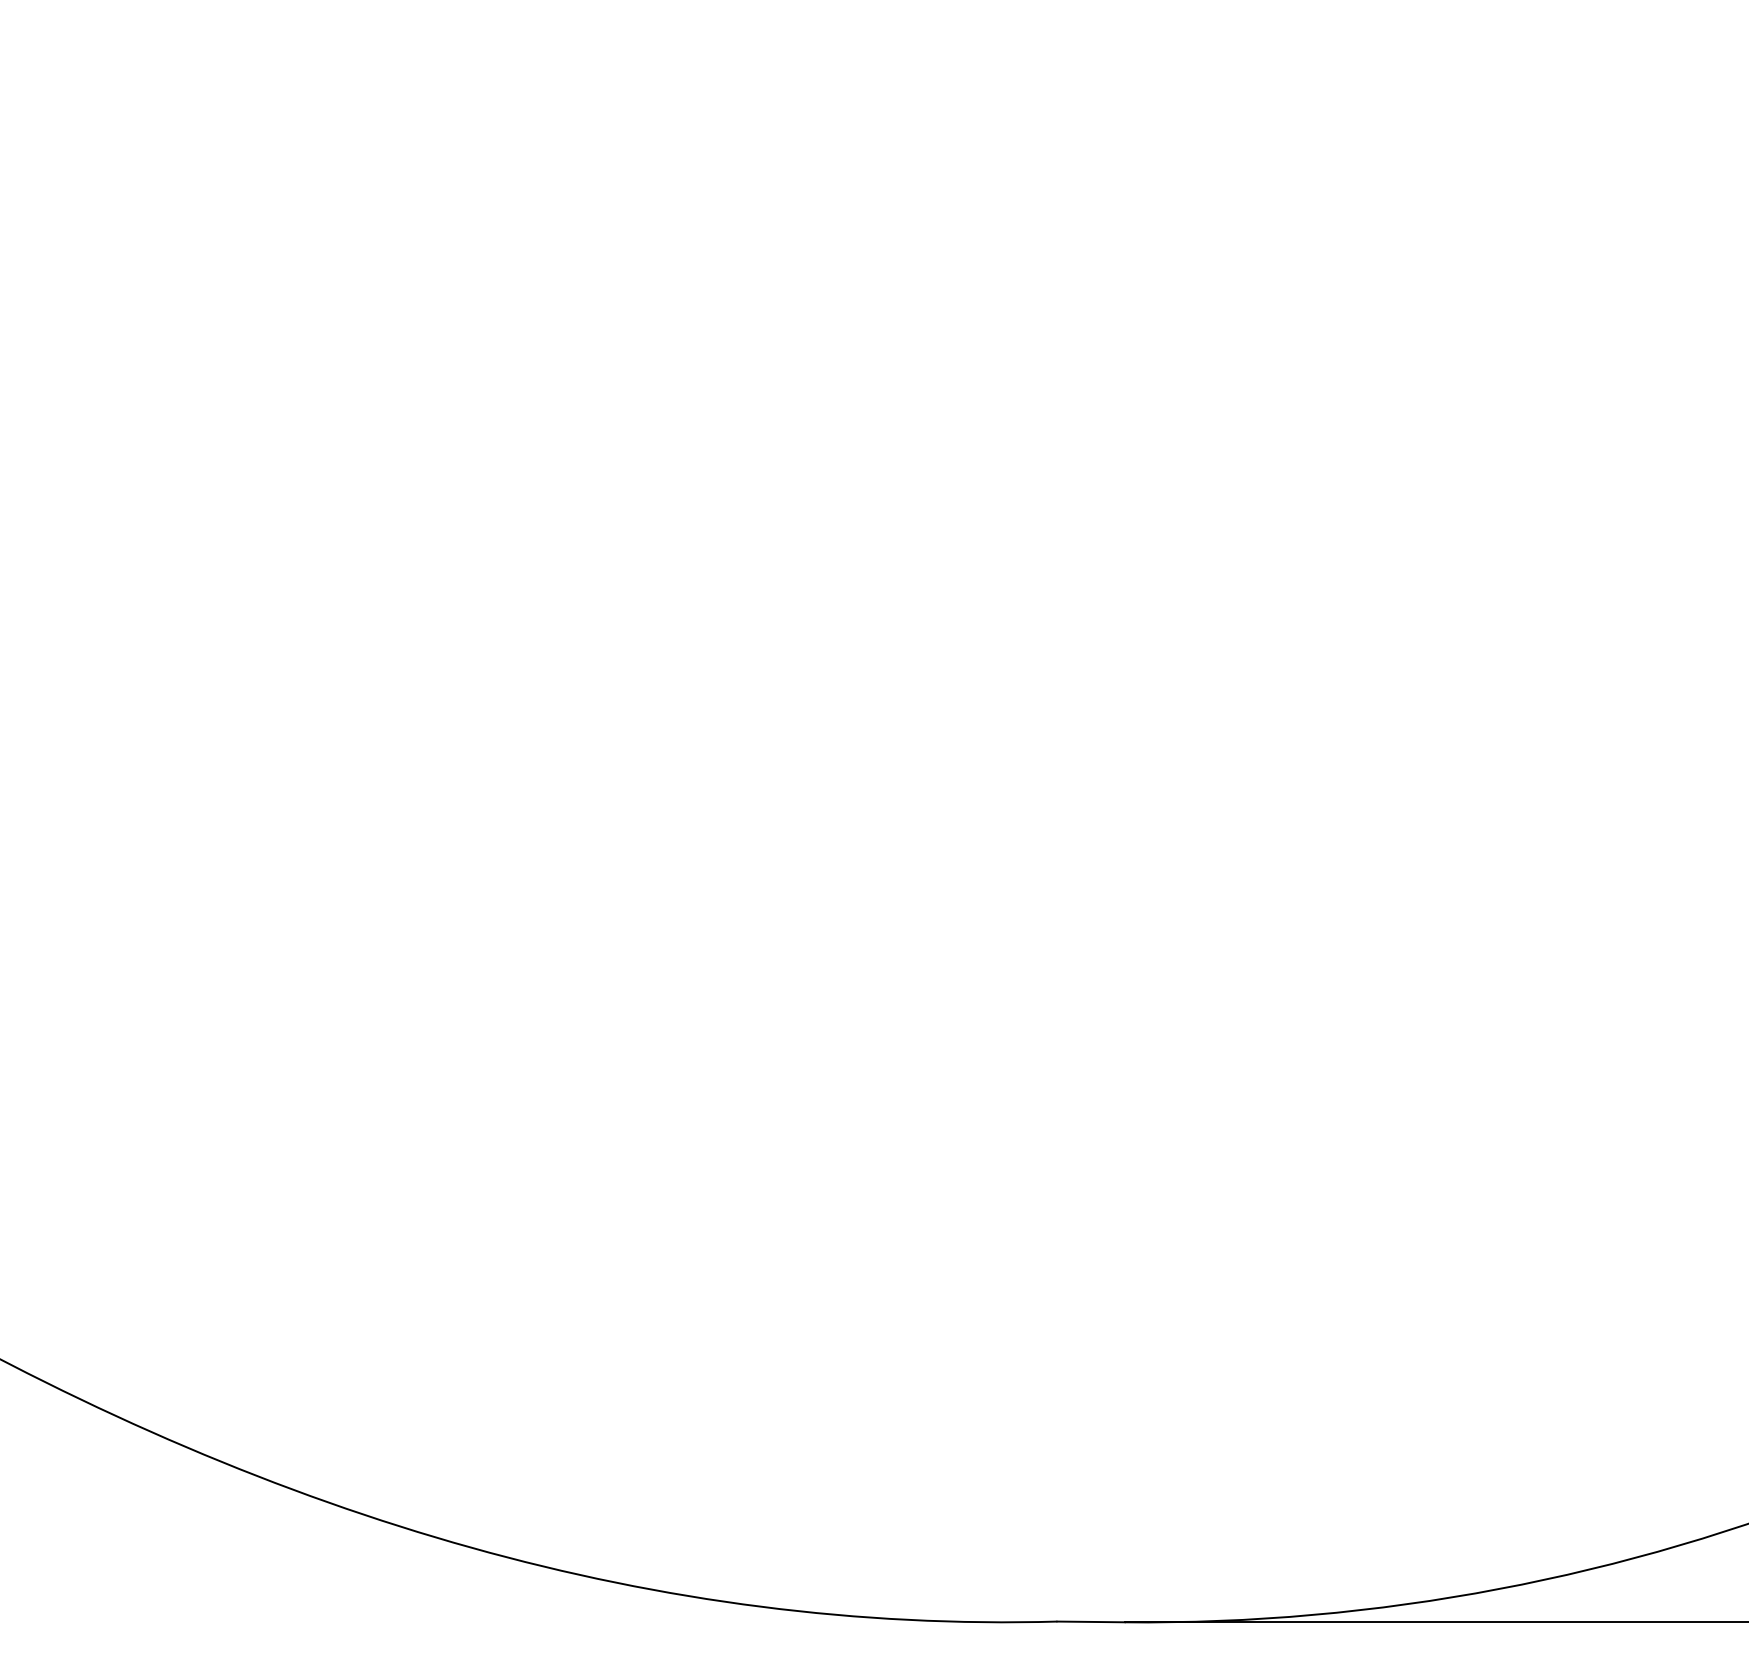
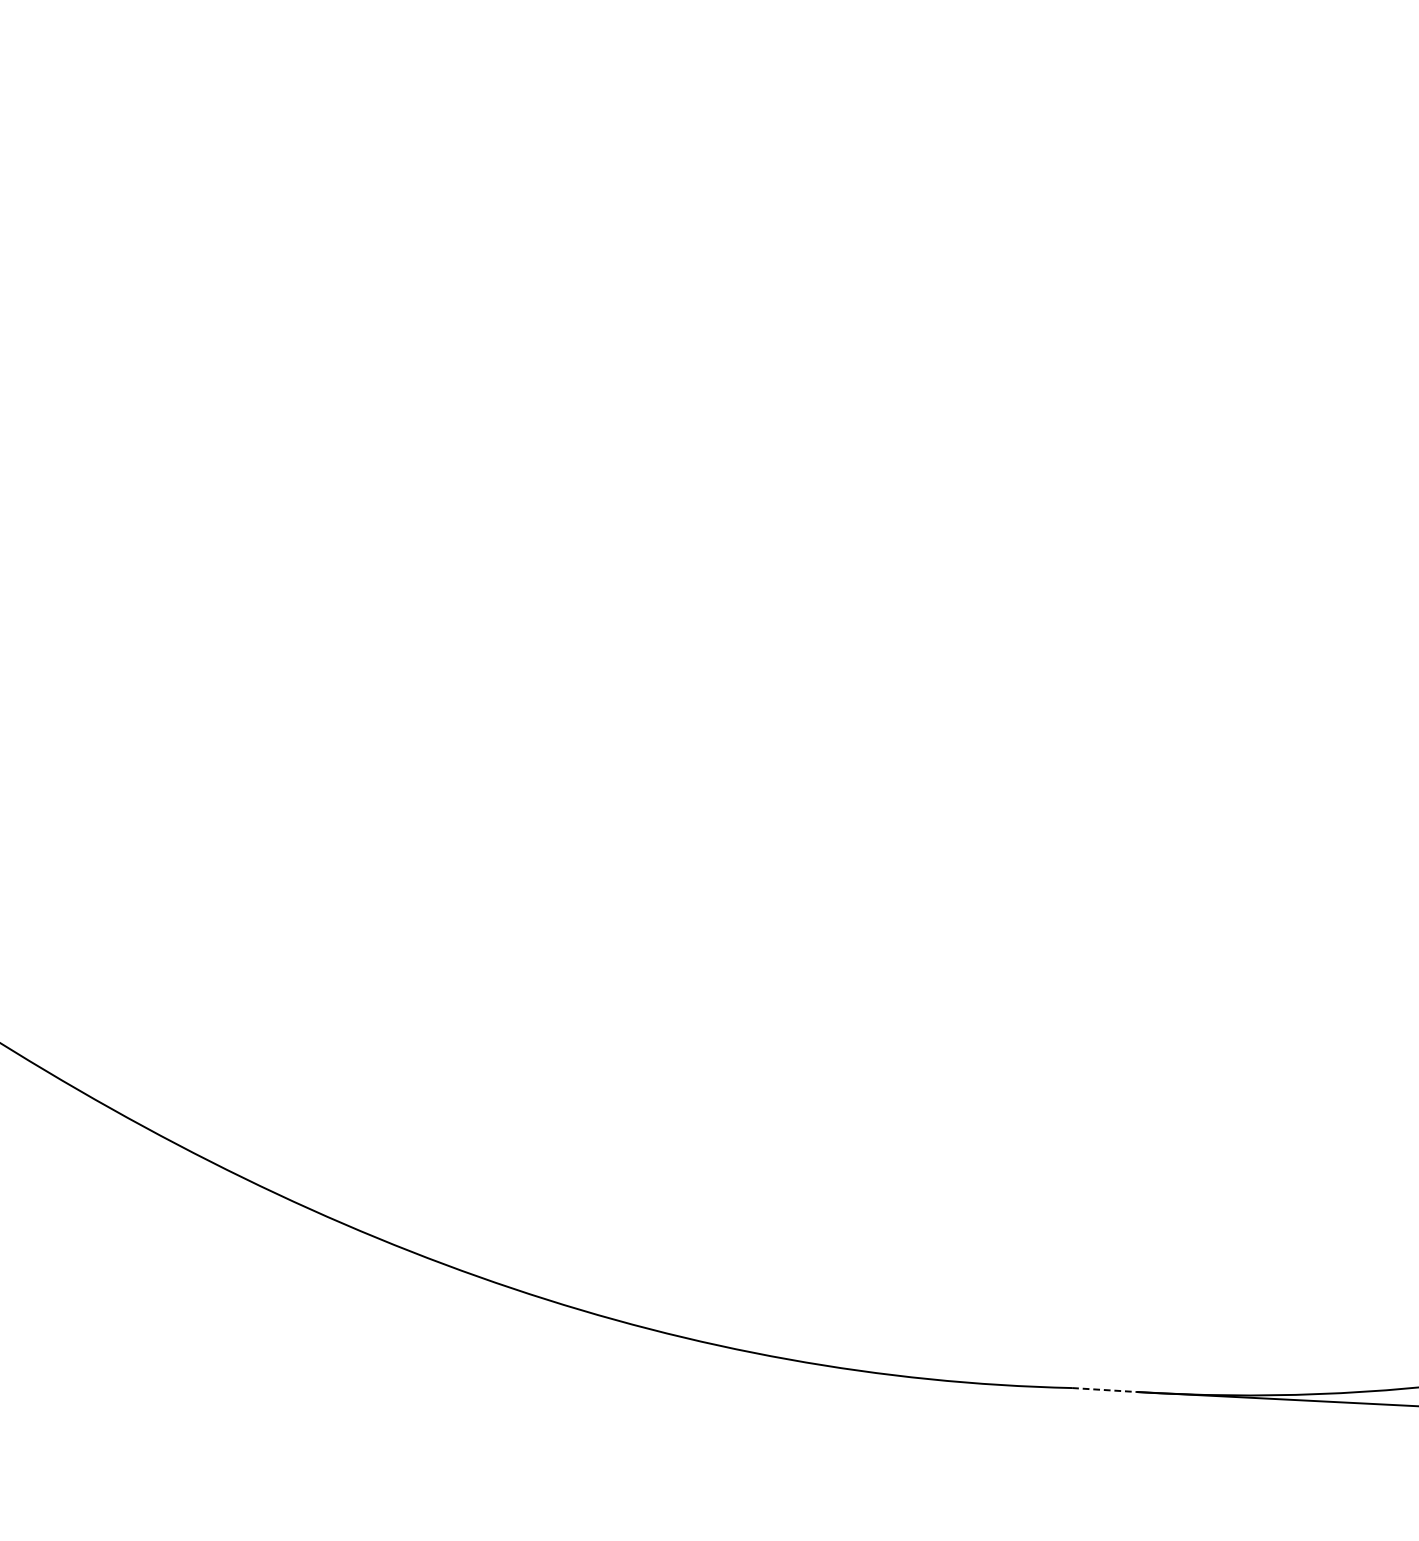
line: (1091, 1621) -> (1104, 1389), solid -> dashed

